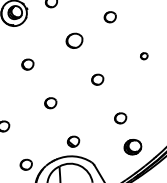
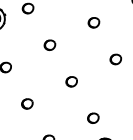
part: (109, 17) -> (93, 23), moved
part: (74, 41) -> (49, 45), size x0.71
part: (143, 56) -> (114, 59), size x1.67

